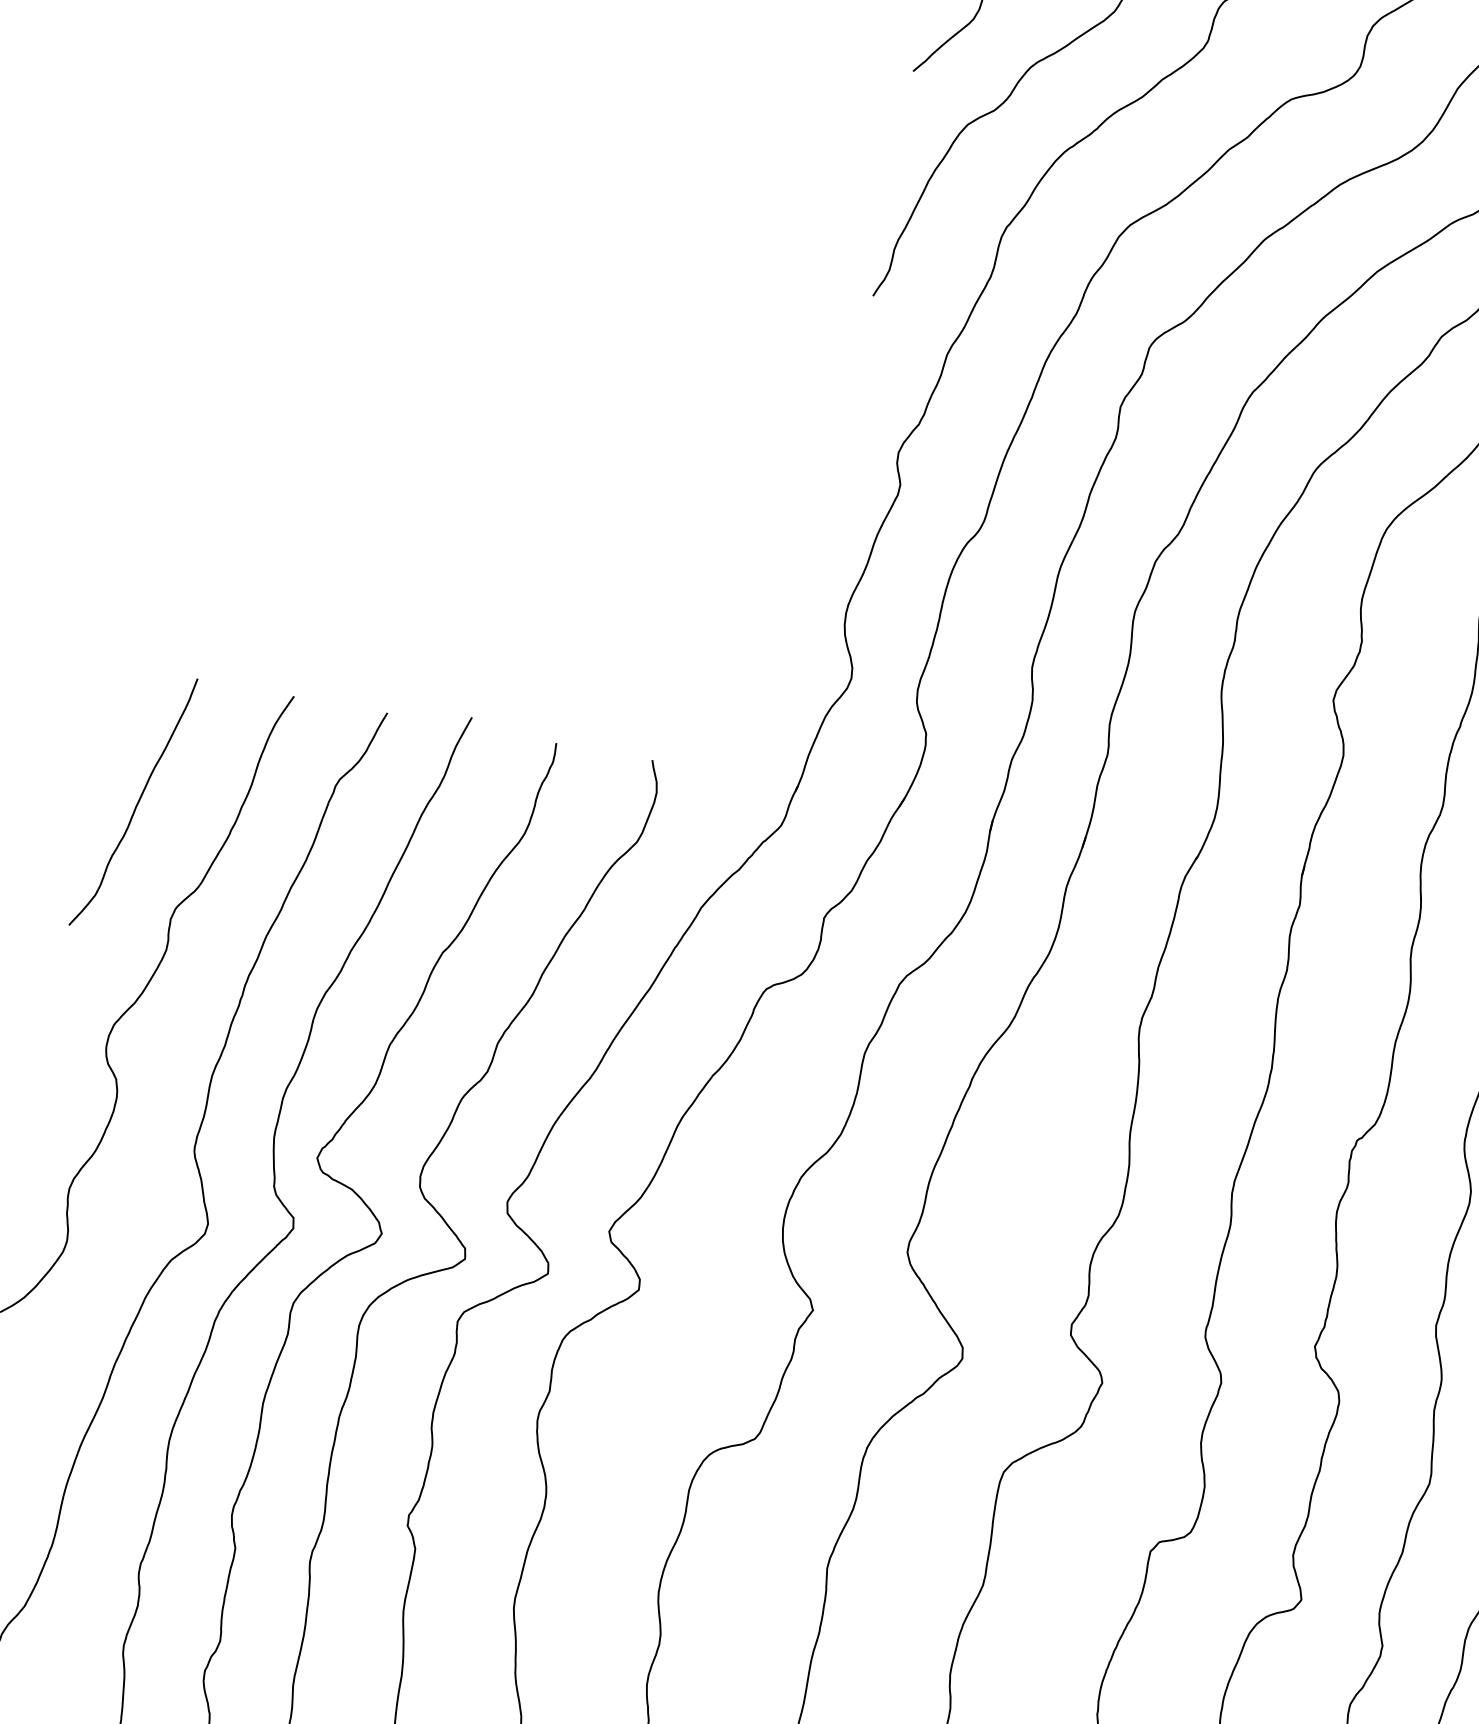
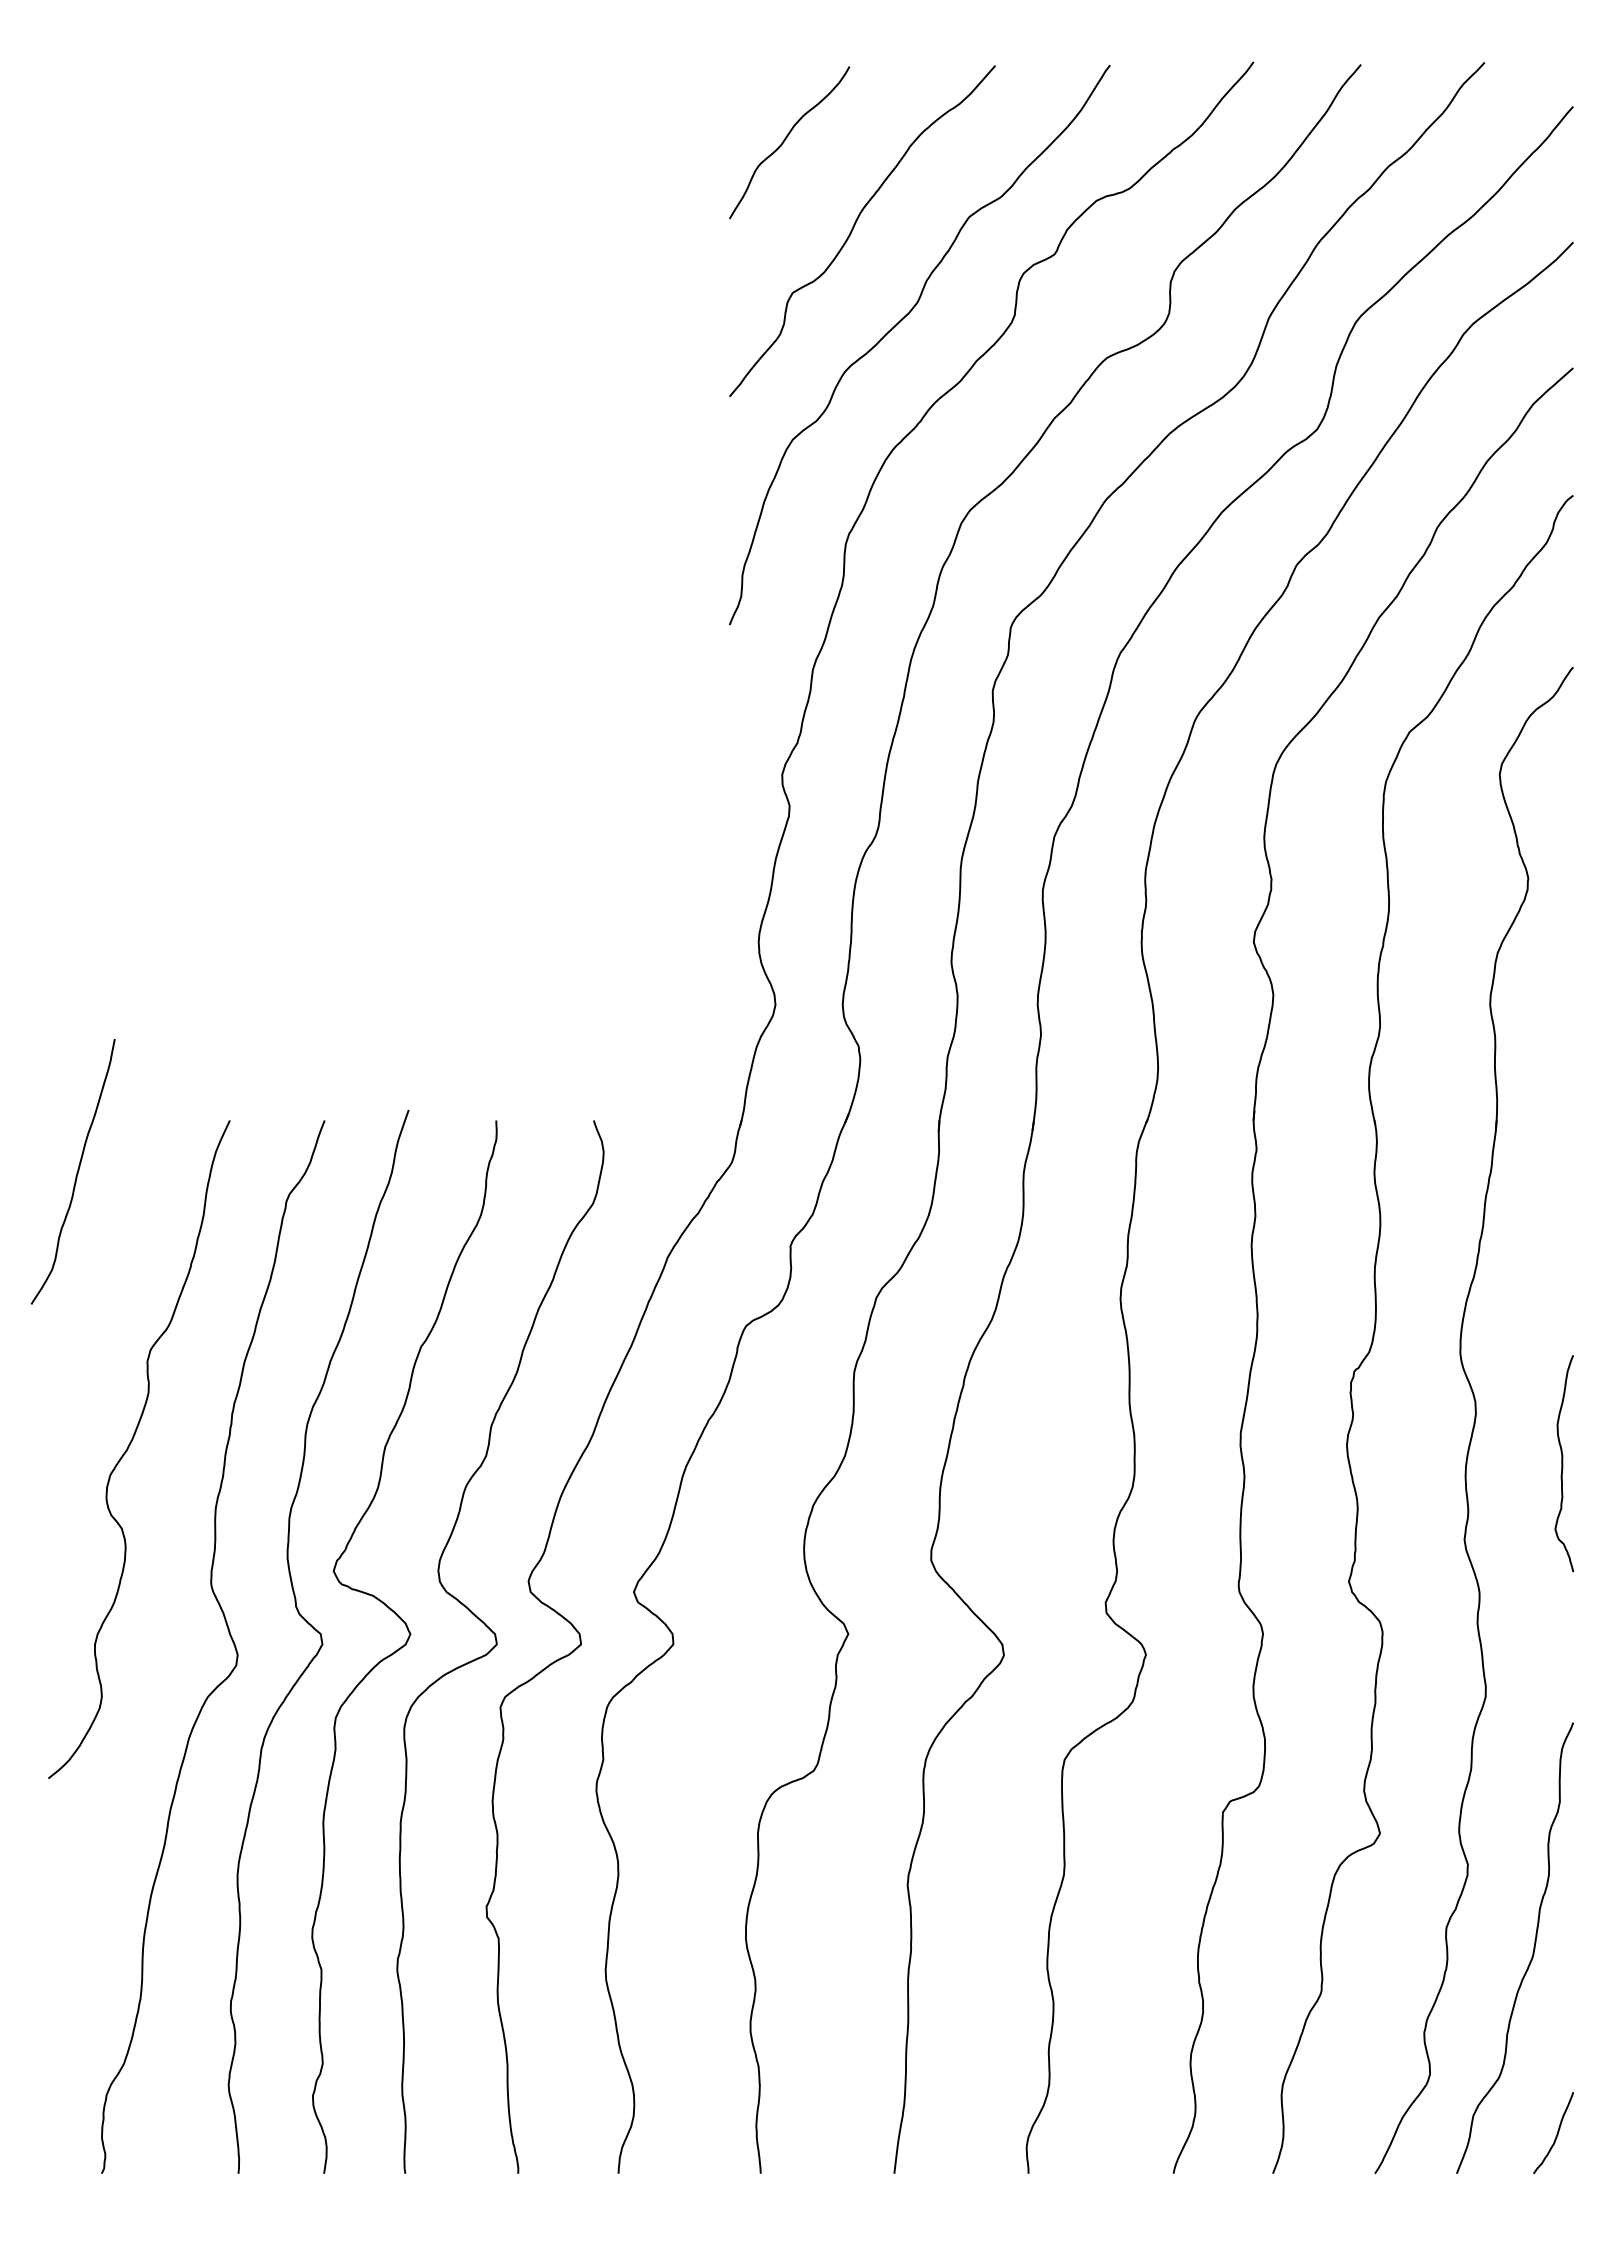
curve: (136, 803) -> (76, 1172), moved

